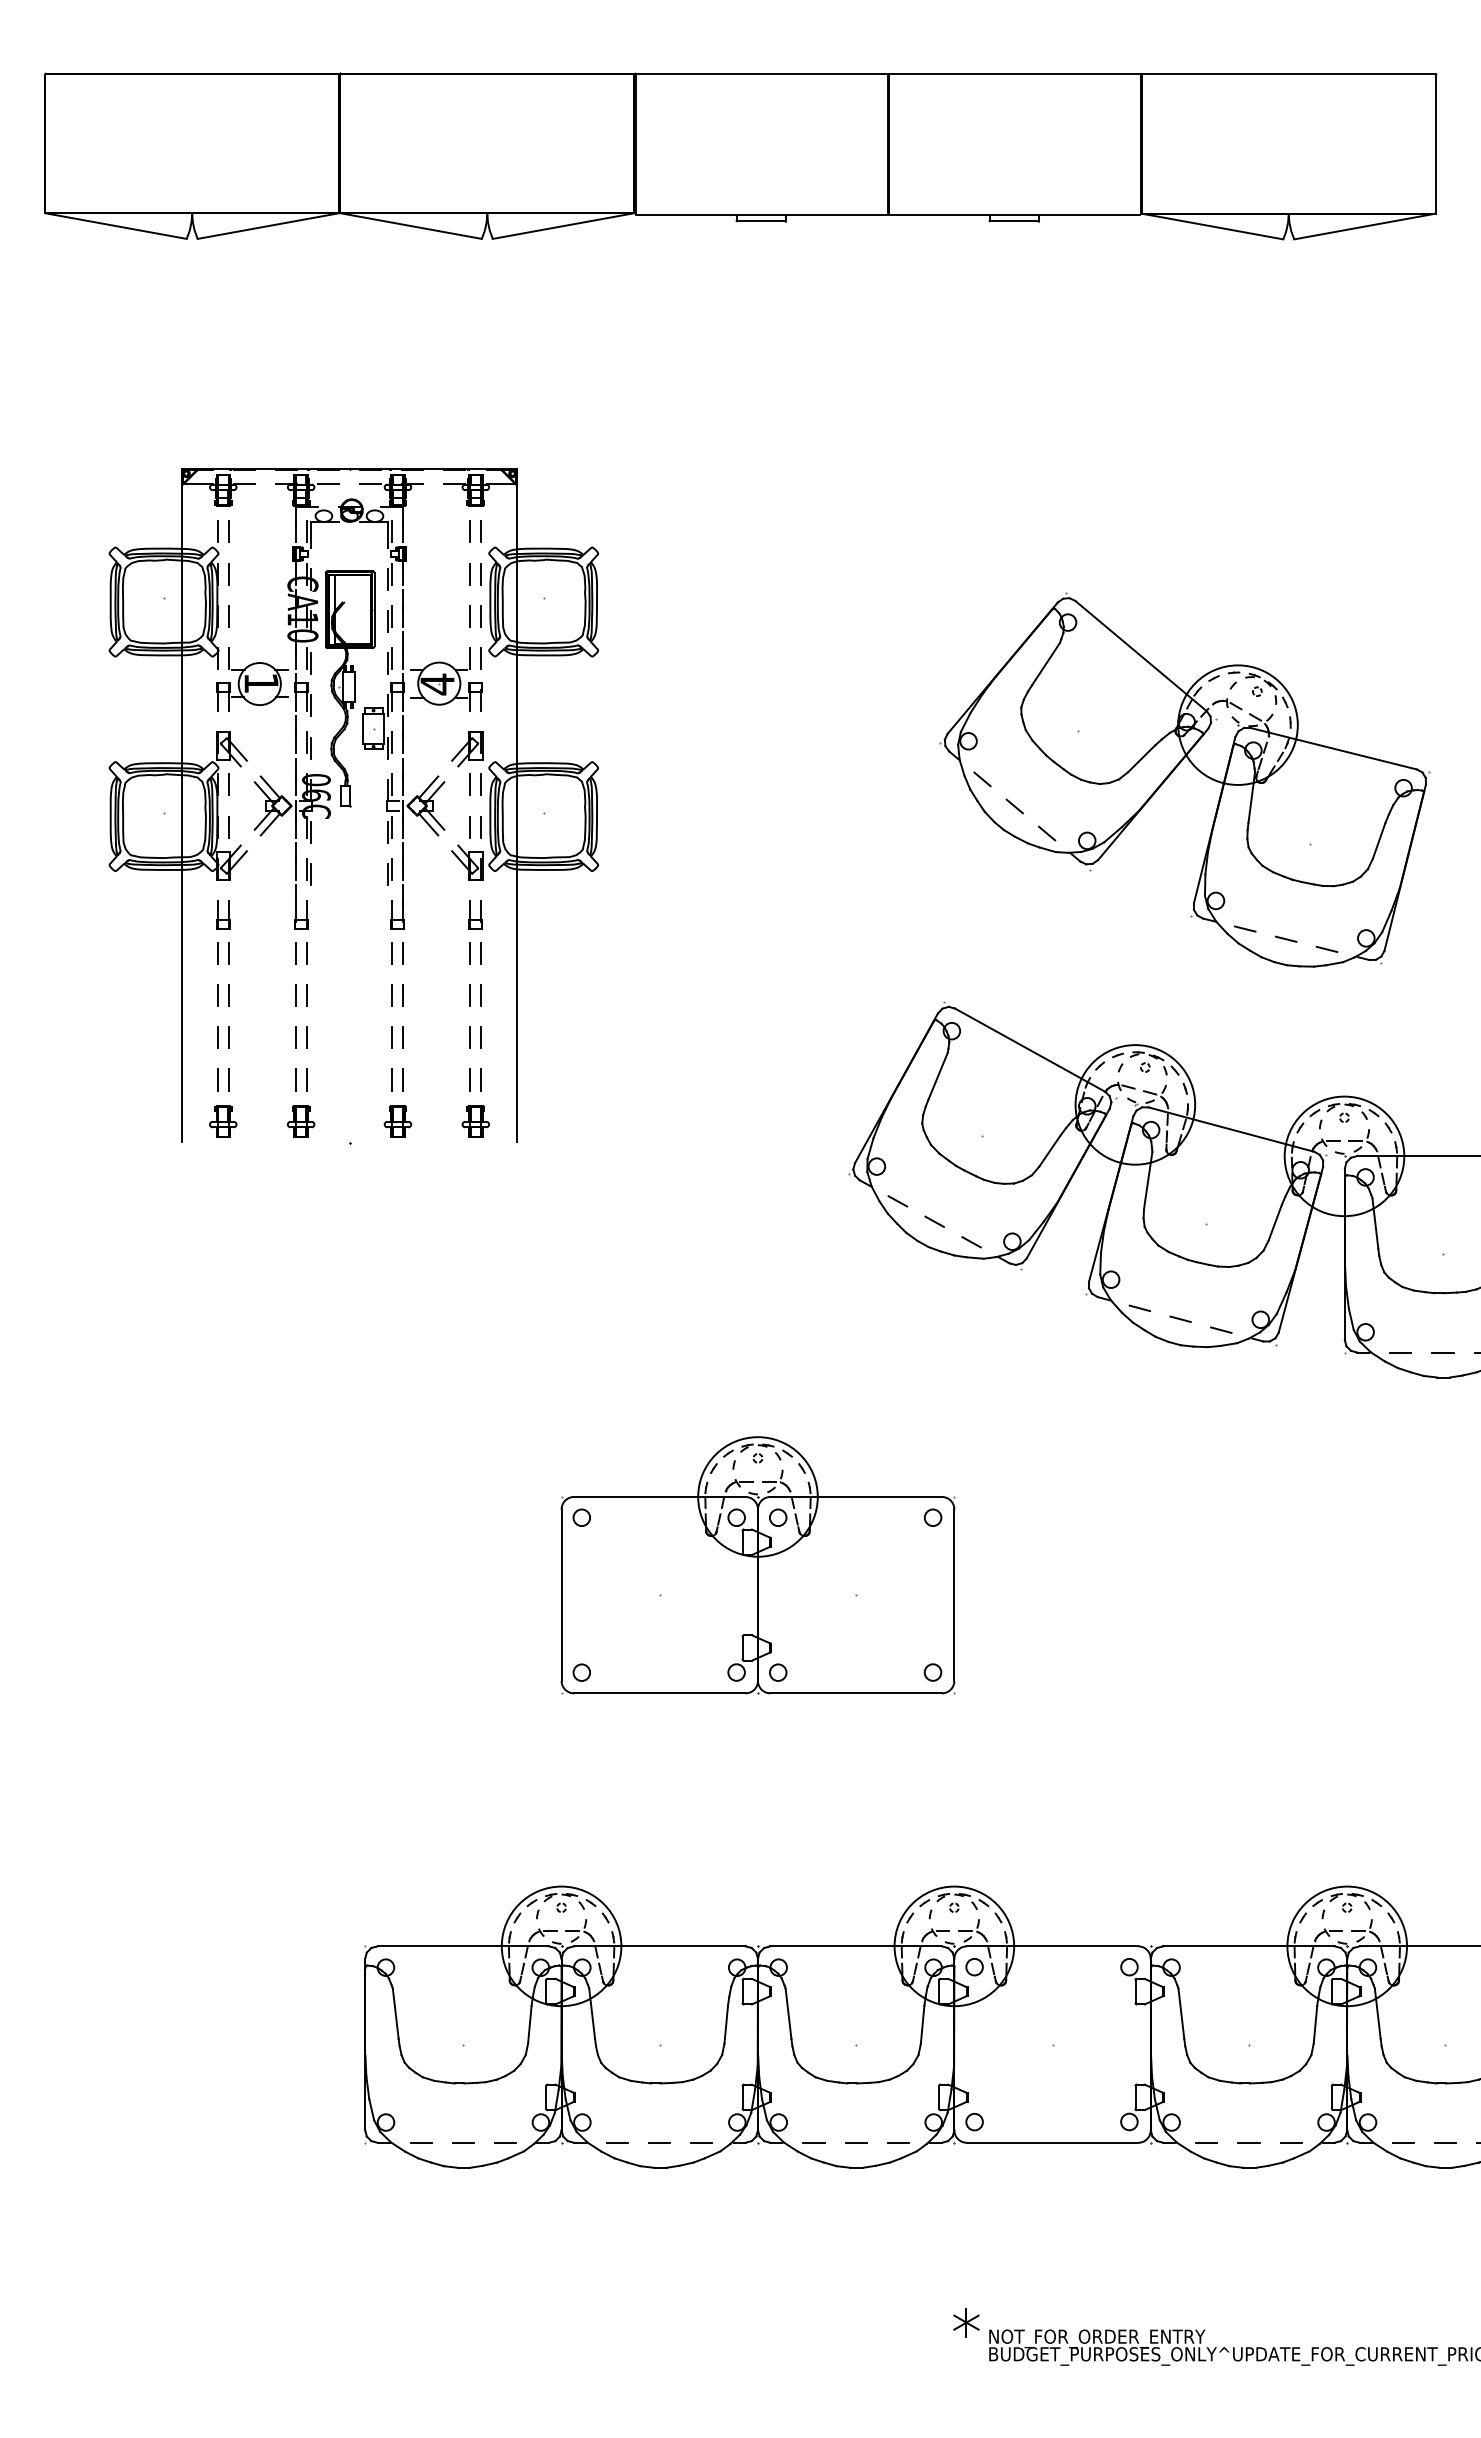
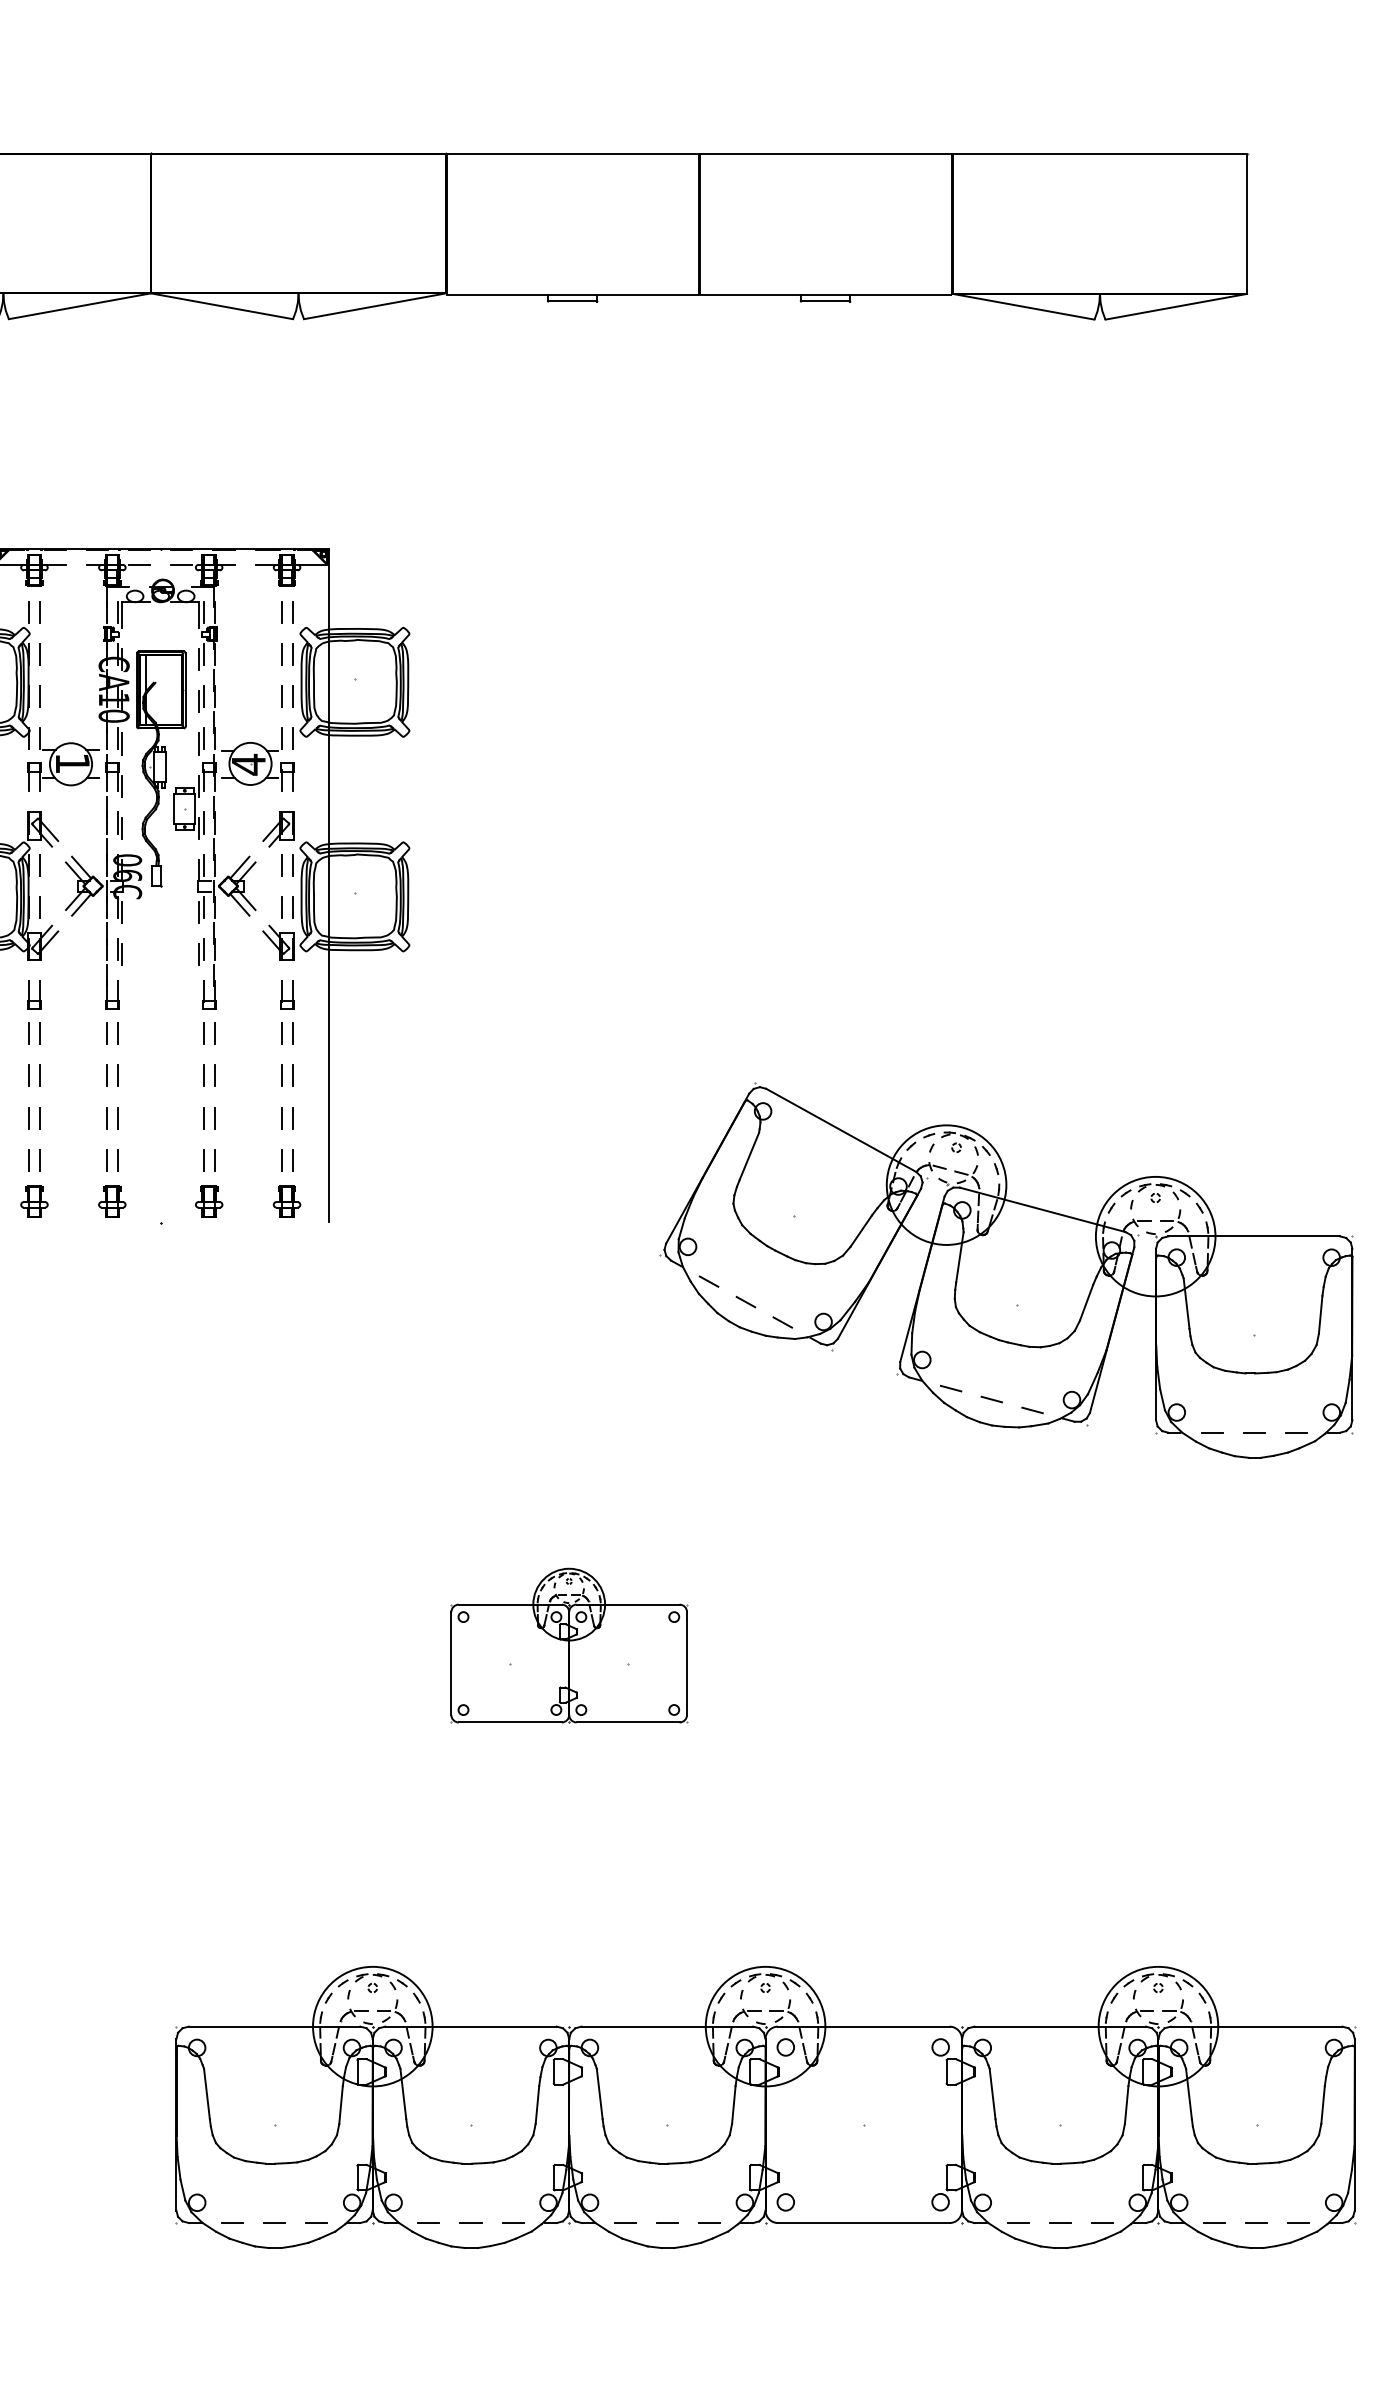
part: (1172, 773) -> (983, 853), removed
part: (757, 1565) -> (568, 1645), size x0.6

